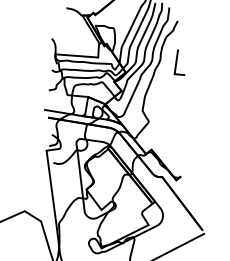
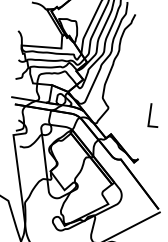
line: (177, 62) -> (150, 115), moved

